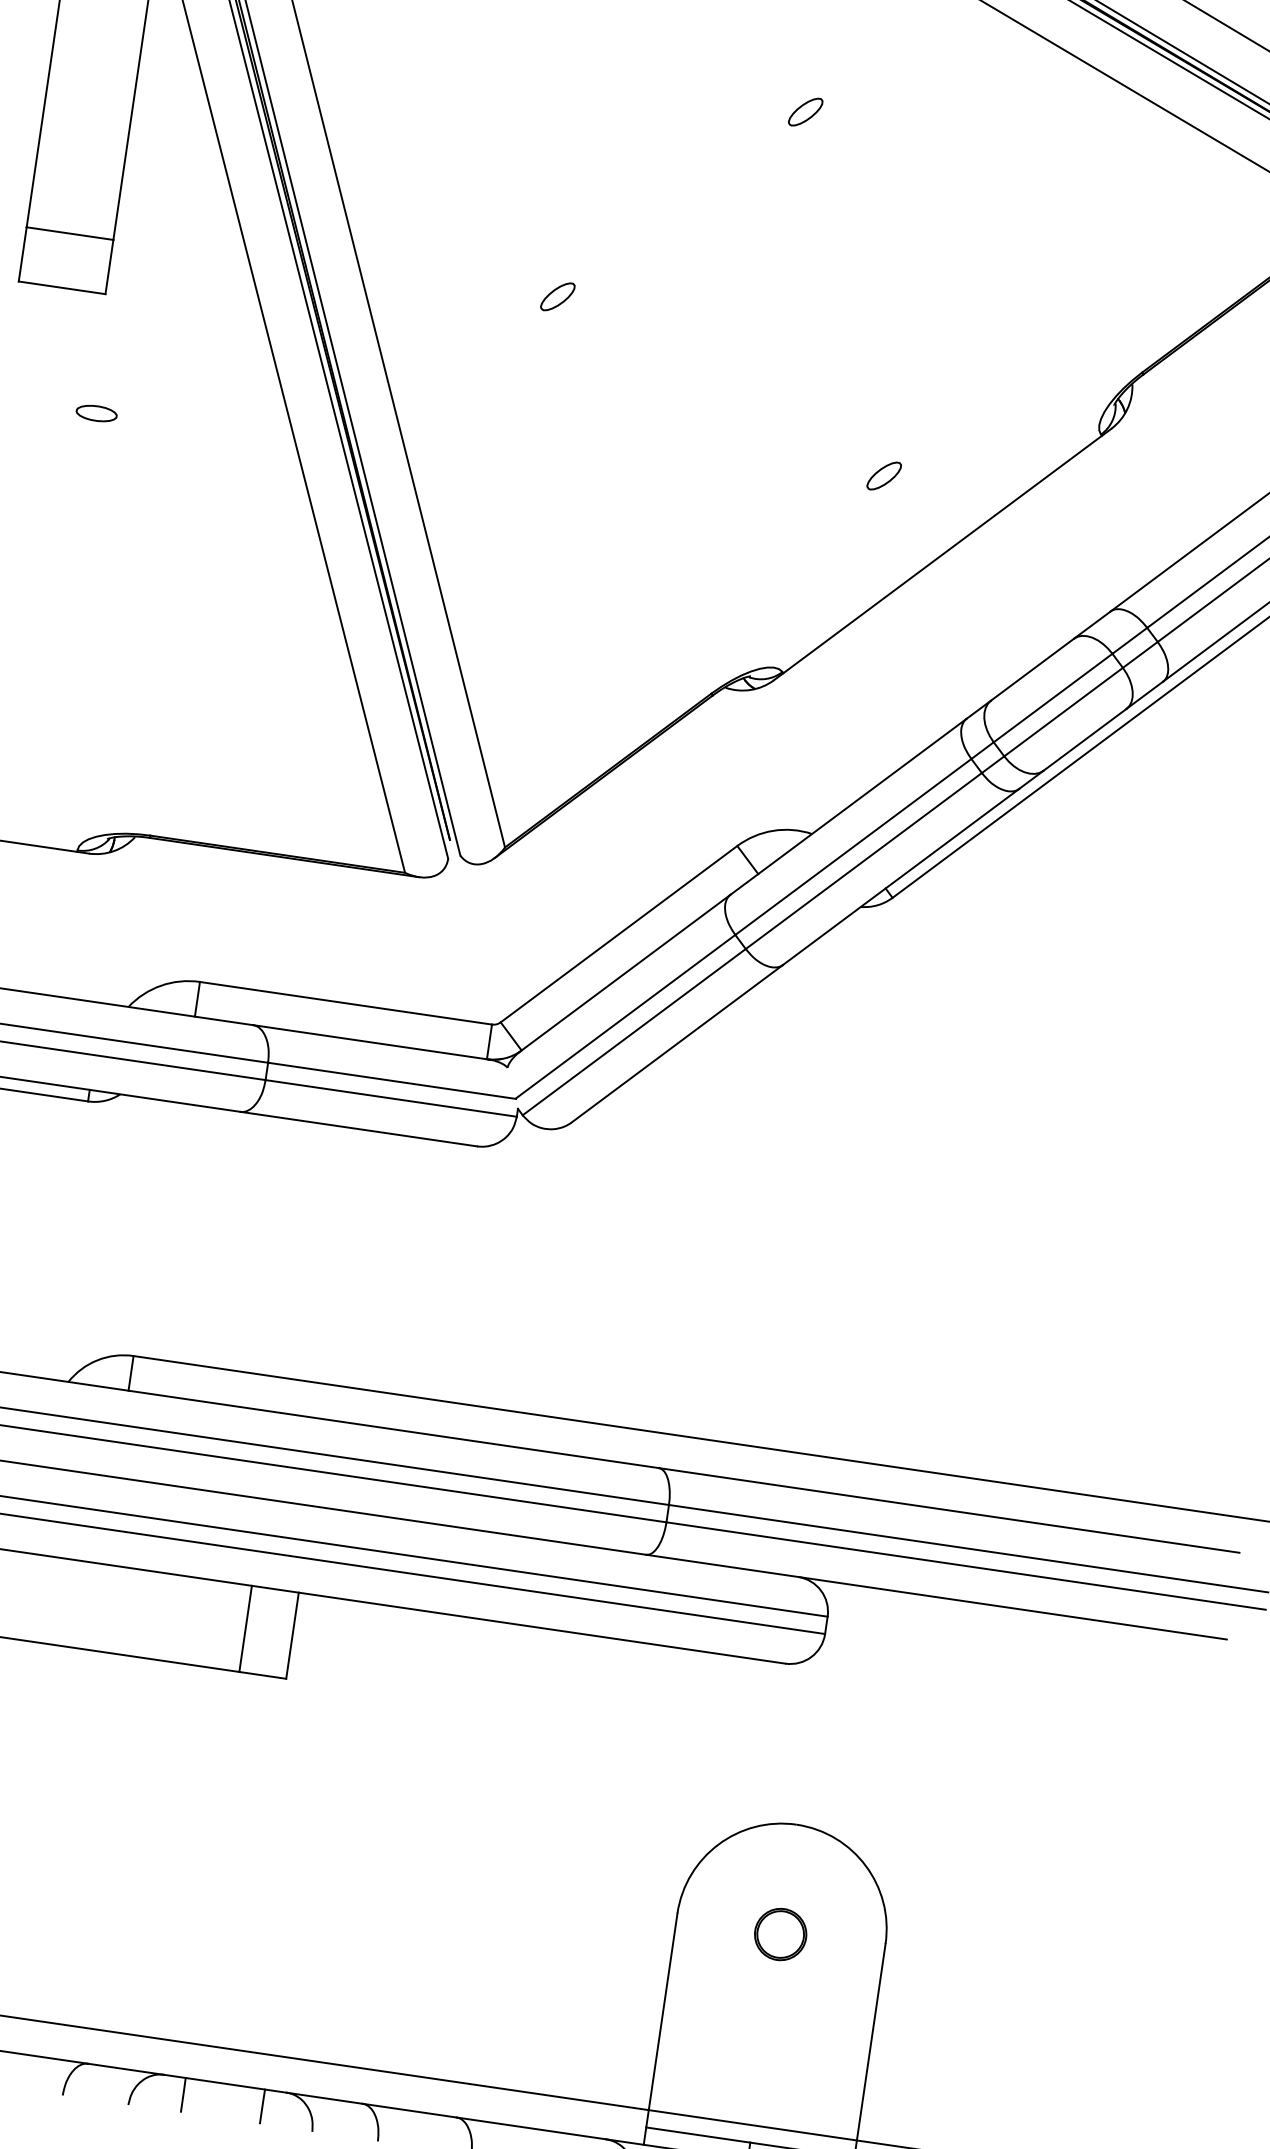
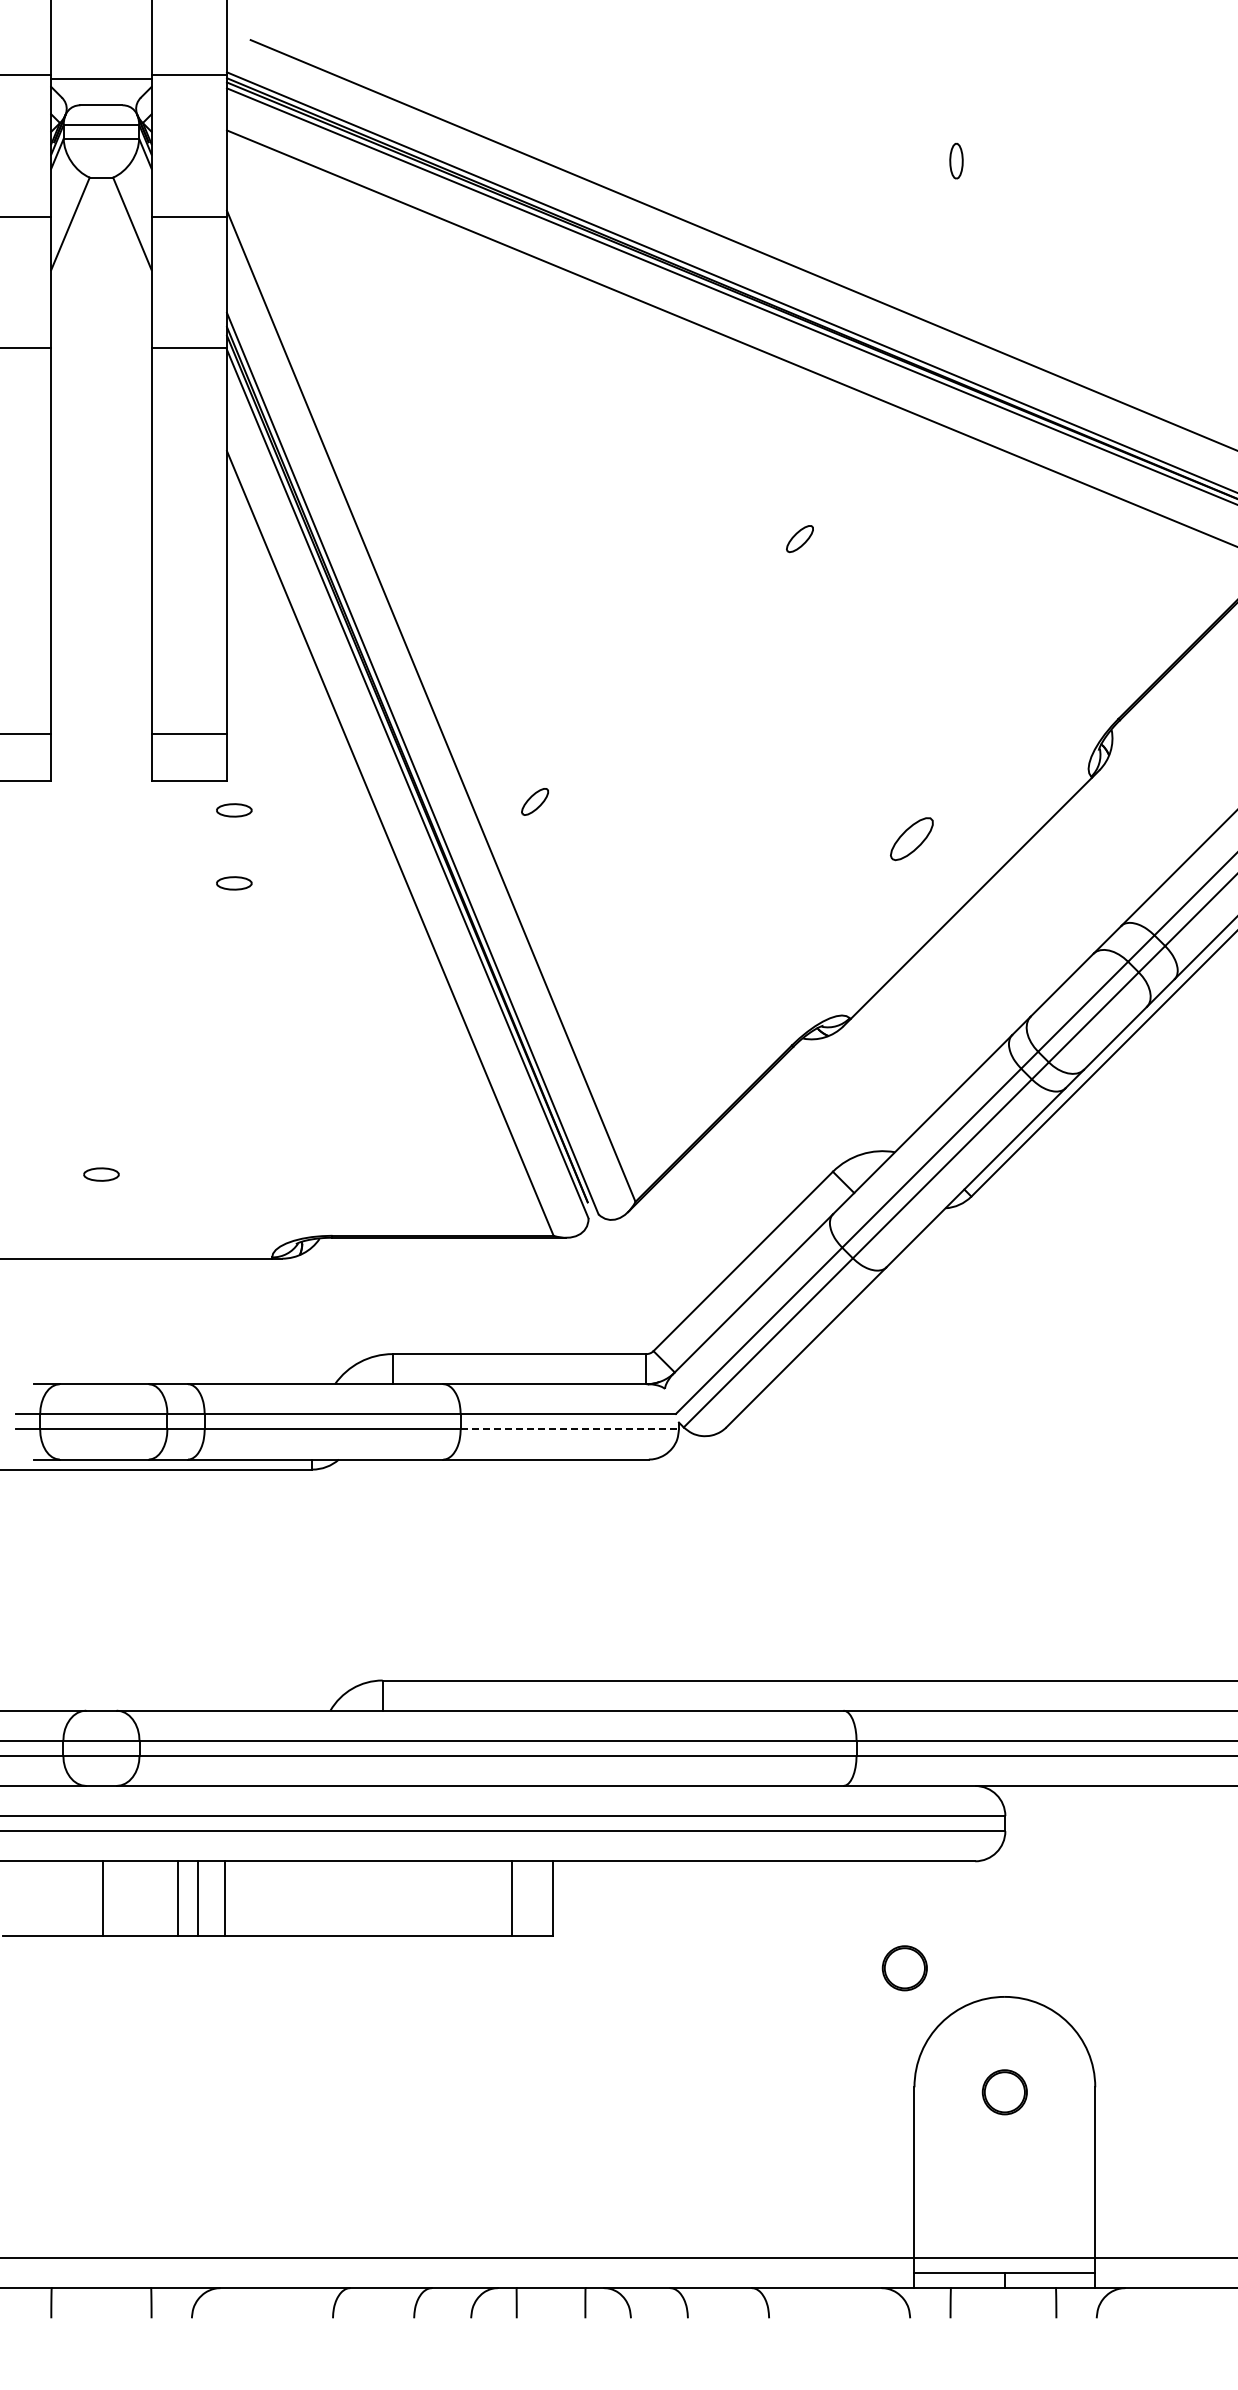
part: (558, 296) -> (535, 801), moved
part: (109, 329) -> (234, 810), added
part: (883, 475) -> (911, 838), size x1.6
line: (391, 1098) -> (570, 1429), solid -> dashed
part: (685, 1775) -> (904, 1968), added

